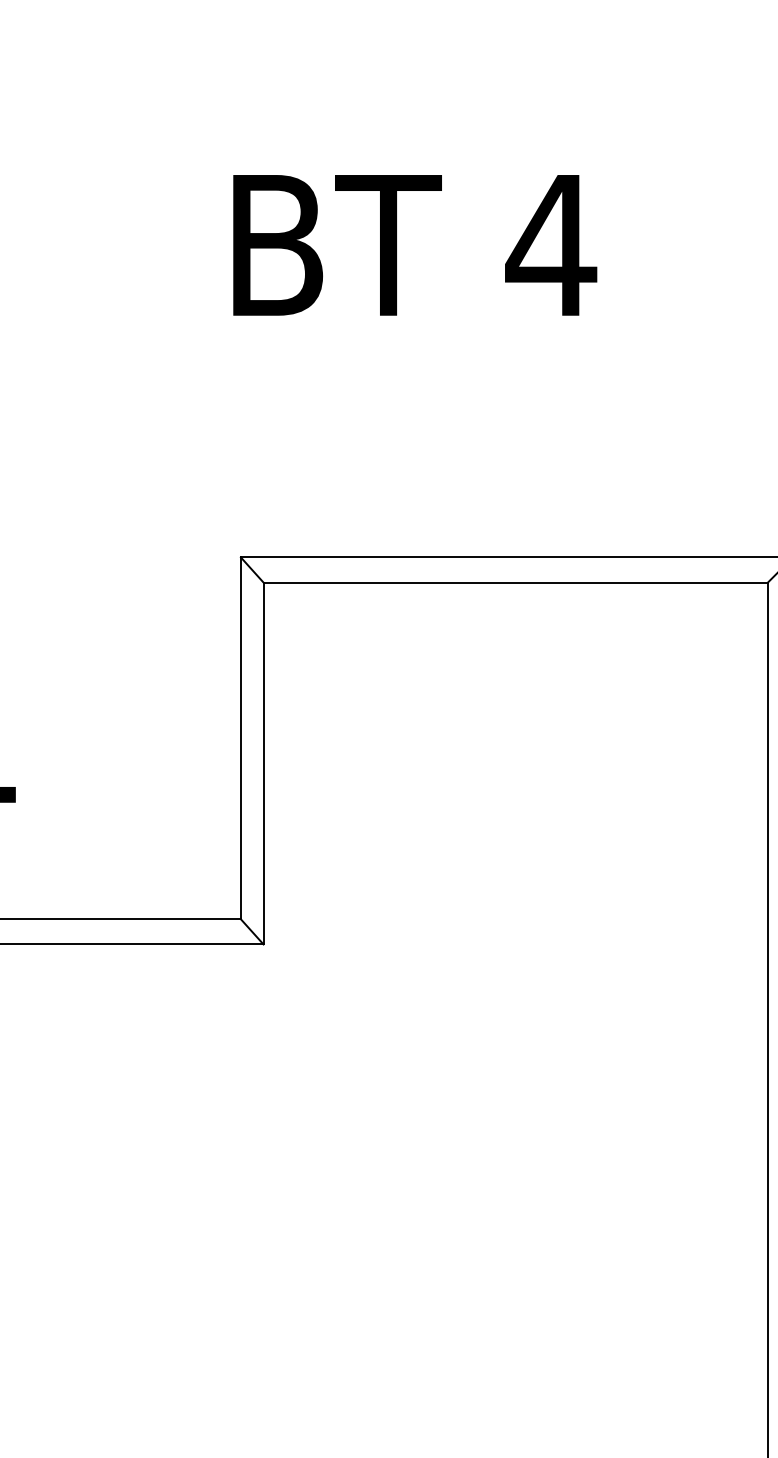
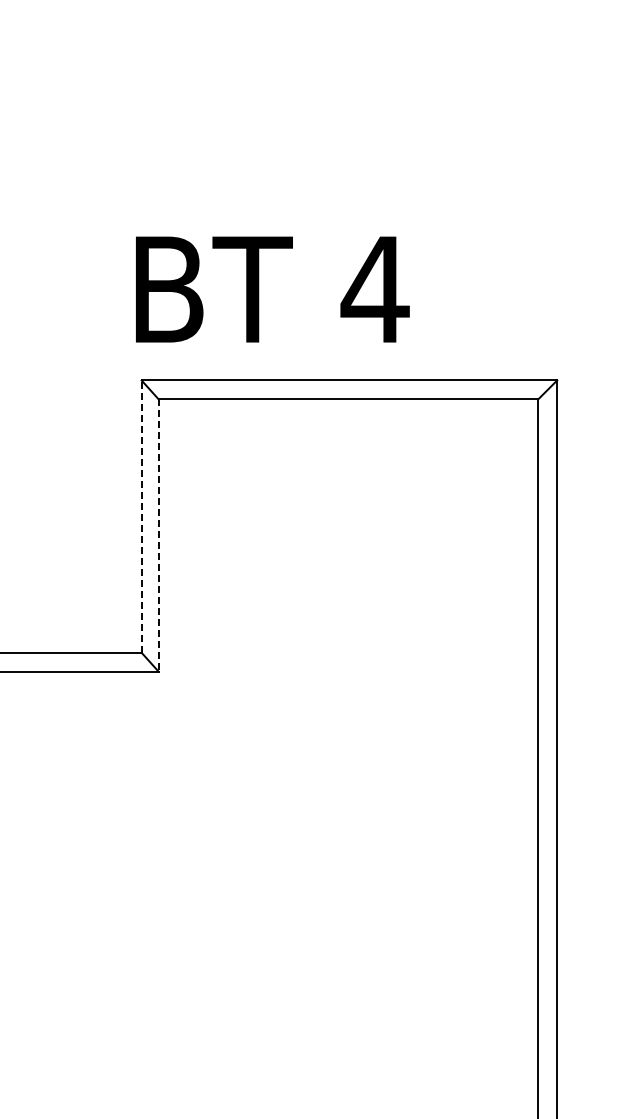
text: (414, 245) -> (272, 289), moved
line: (240, 738) -> (141, 516), solid -> dashed
line: (263, 764) -> (158, 536), solid -> dashed

